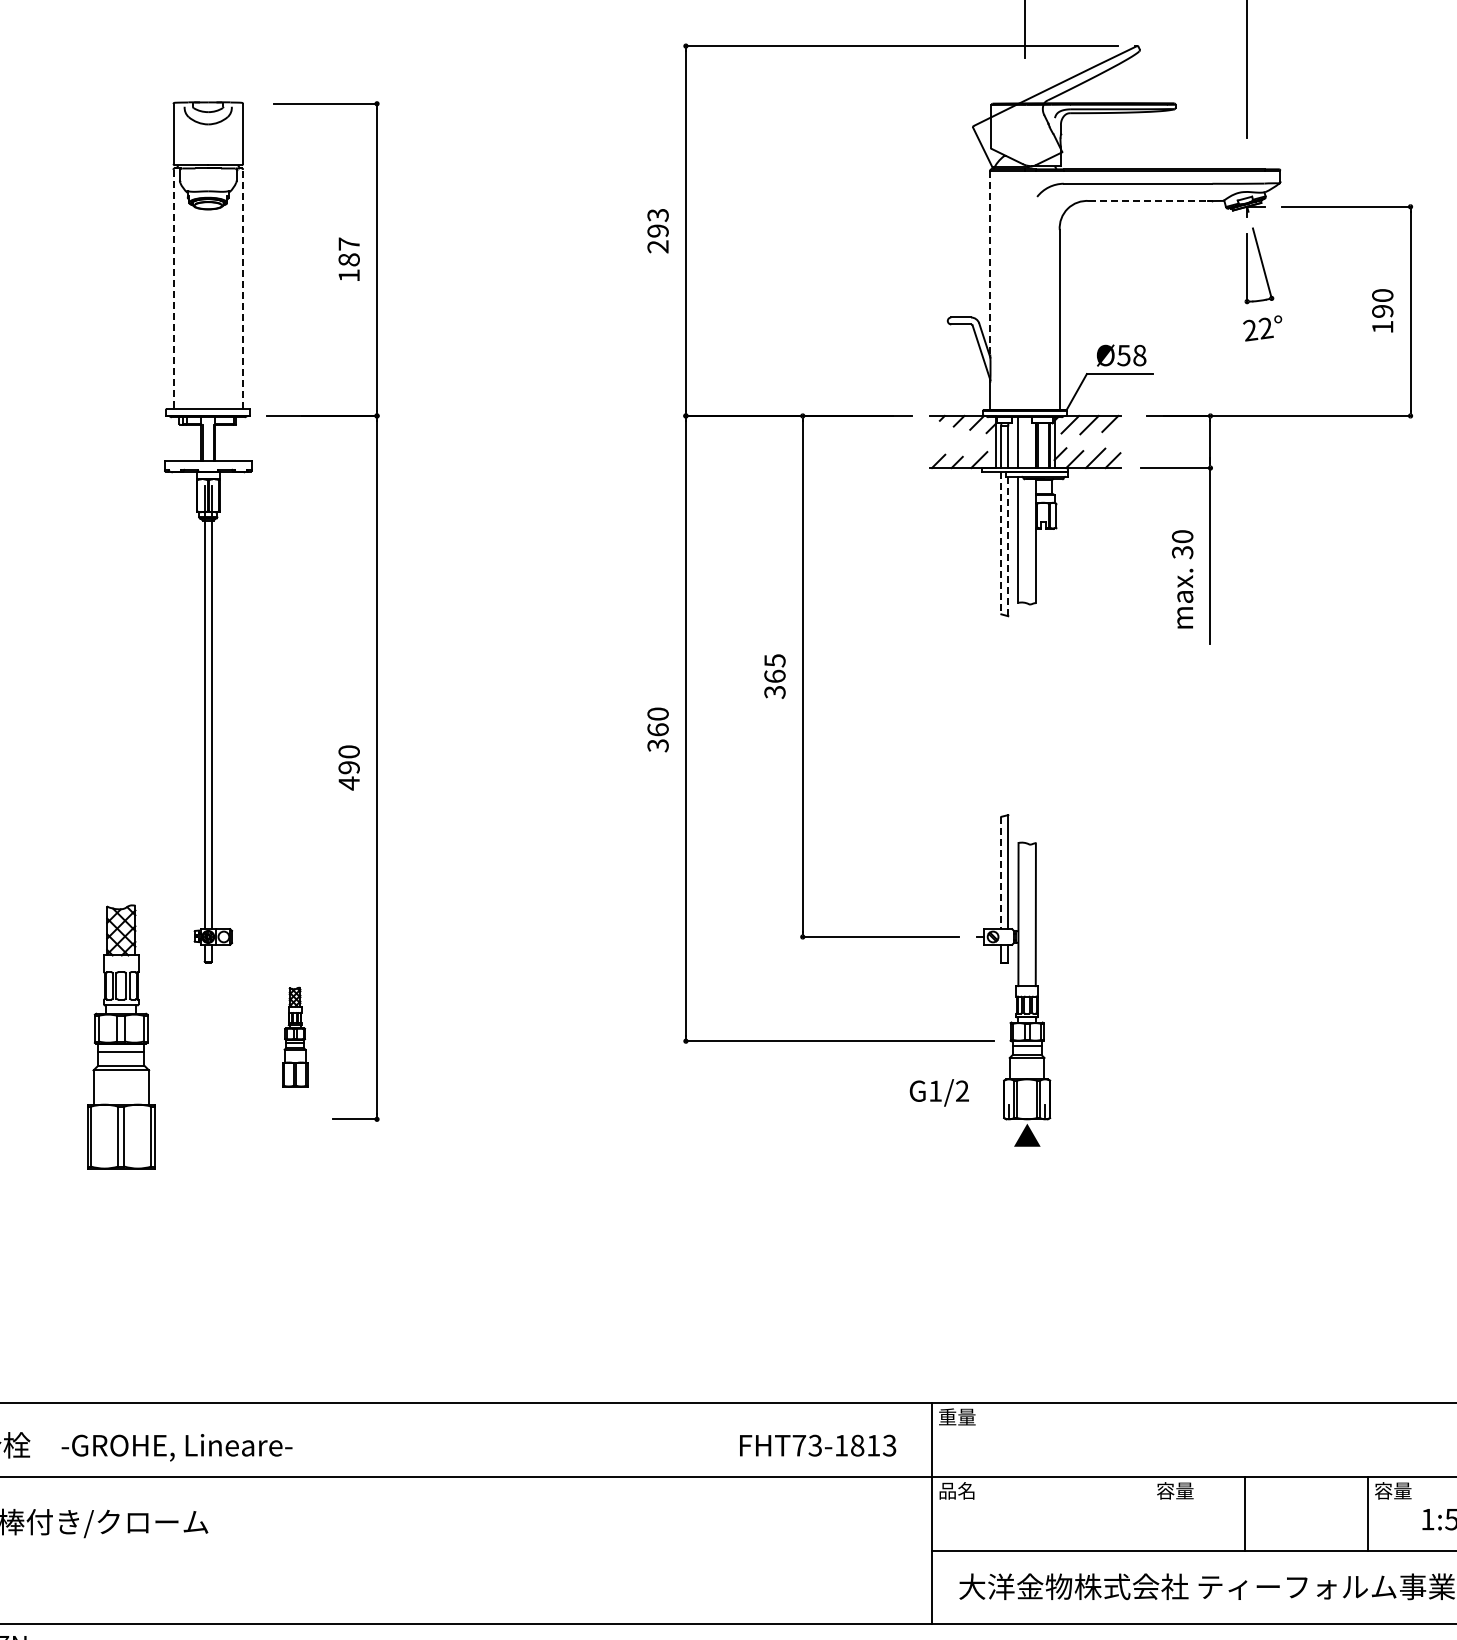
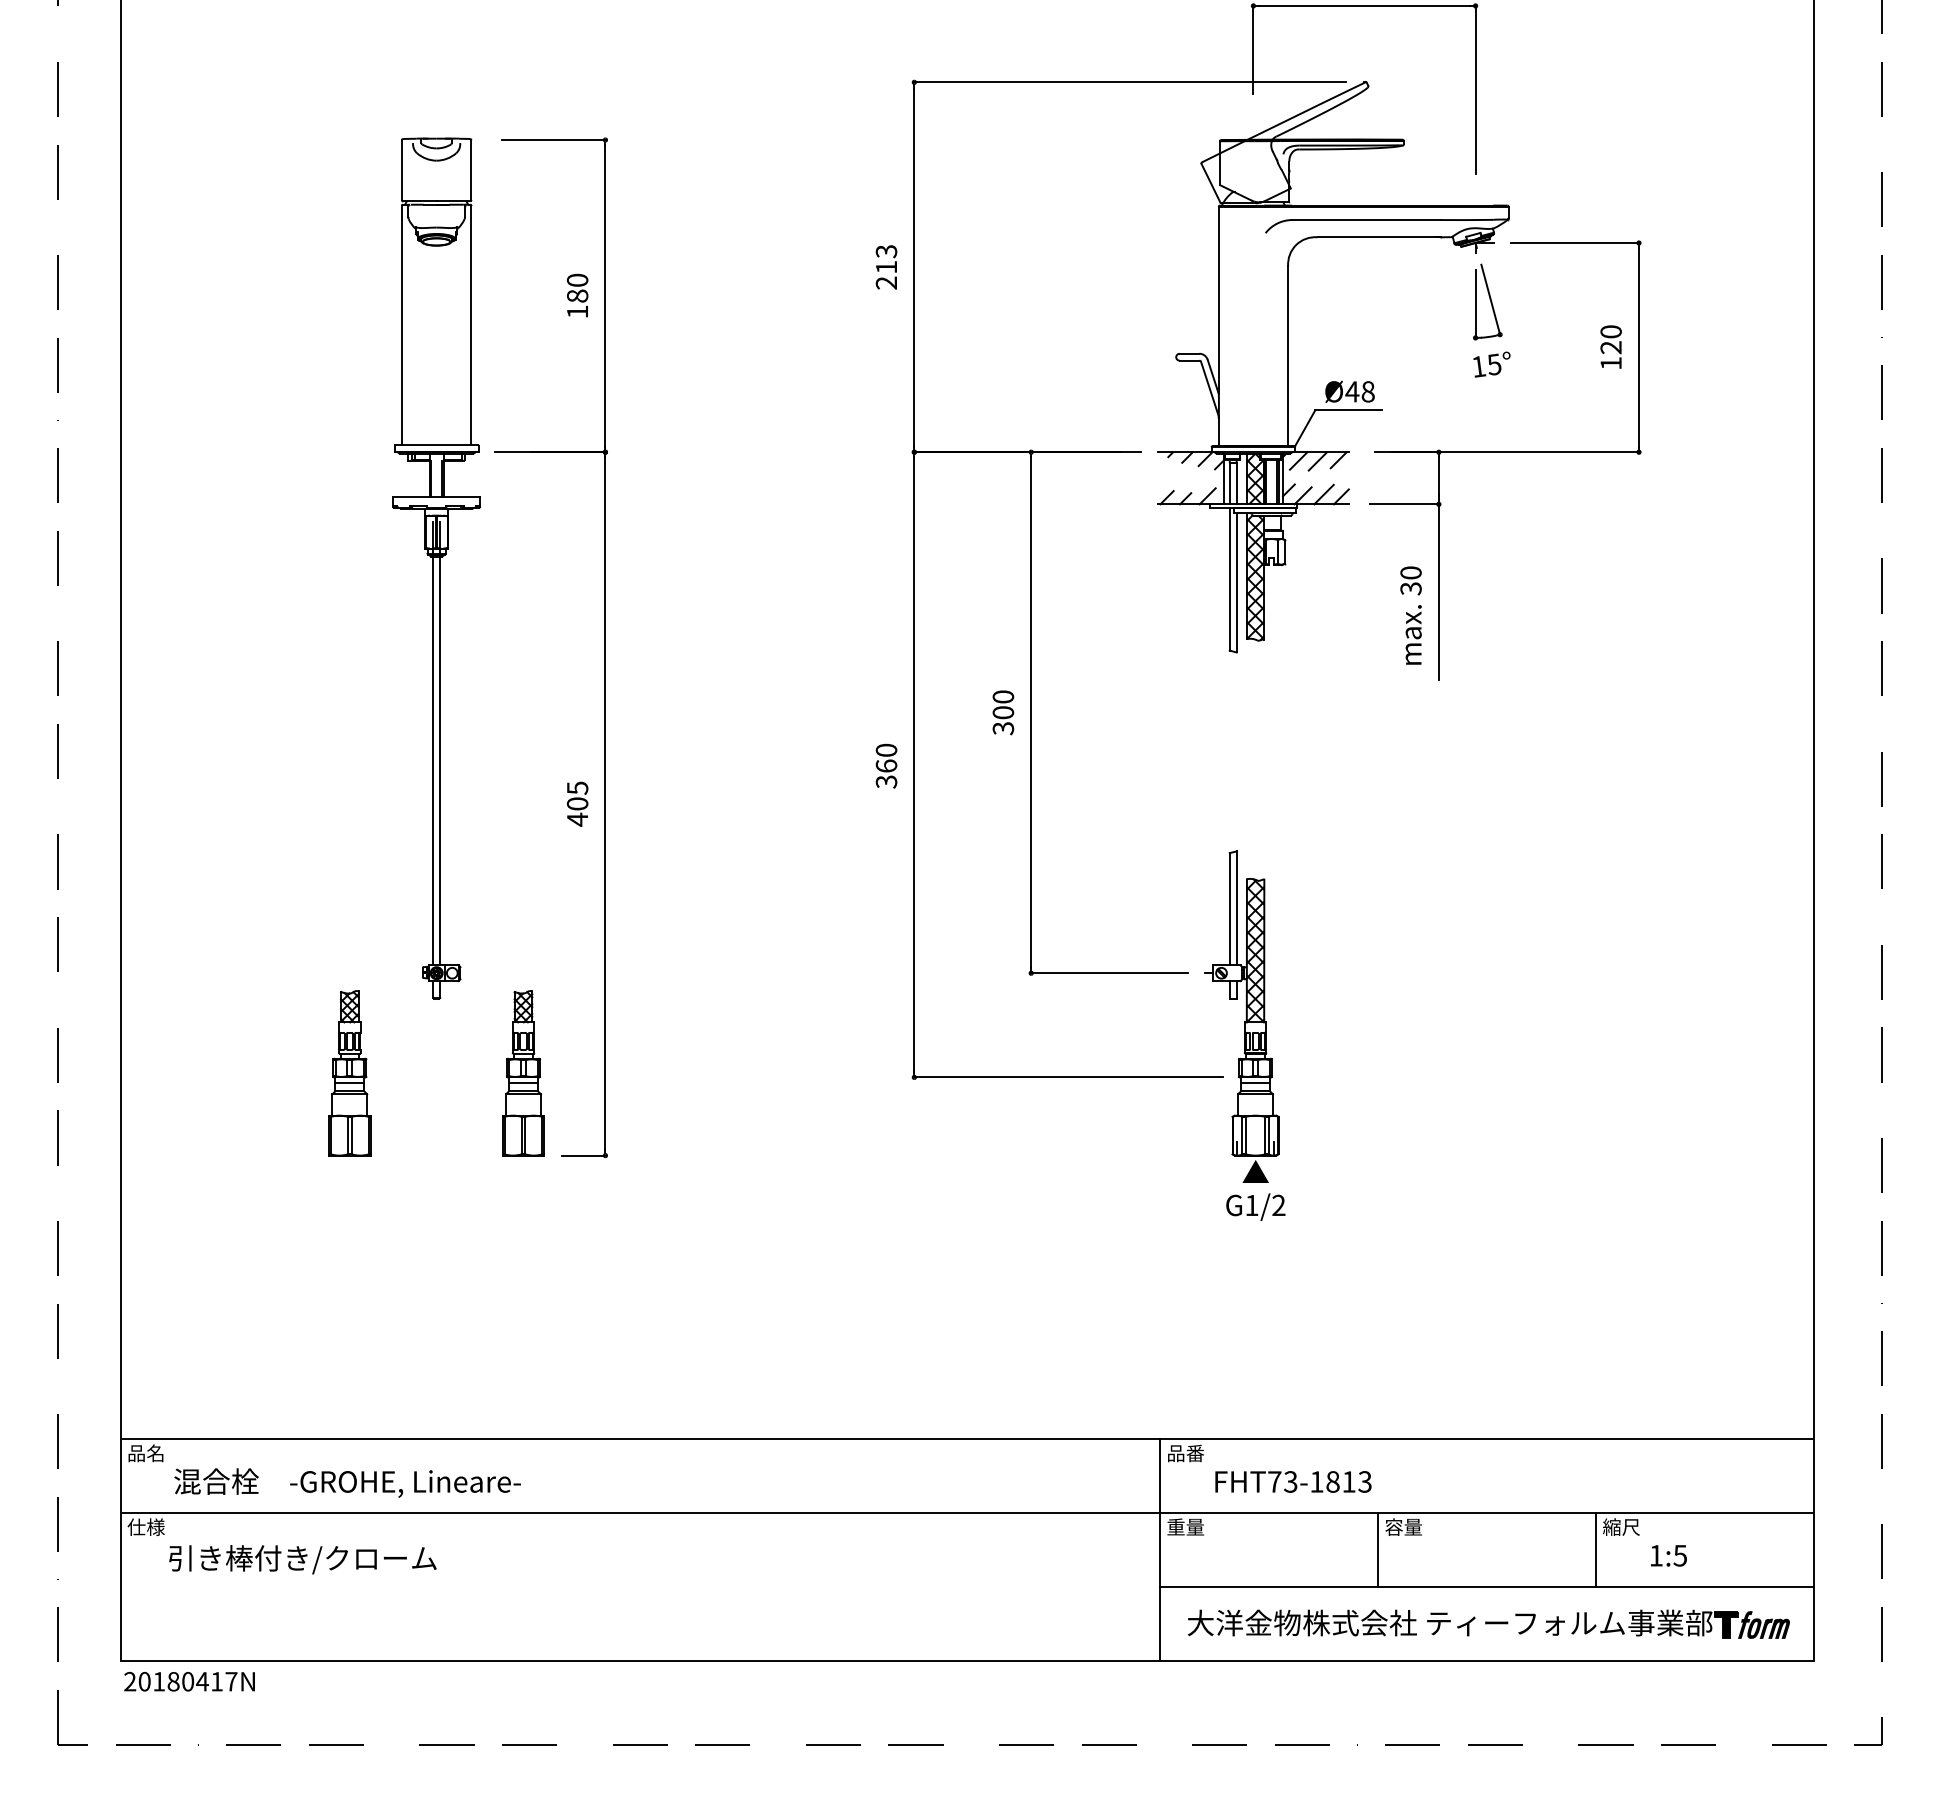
line: (1149, 201) -> (1377, 237), dashed -> solid
text: (658, 231) -> (886, 267), 293 -> 213
text: (349, 243) -> (577, 279), 187 -> 180
line: (990, 264) -> (1218, 300), dashed -> solid
line: (243, 288) -> (471, 324), dashed -> solid
line: (173, 289) -> (401, 325), dashed -> solid
text: (1382, 311) -> (1610, 347), 190 -> 120
text: (1258, 329) -> (1486, 365), 22° -> 15°
text: (1124, 355) -> (1352, 391), Ø58 -> Ø48
hatch: (1027, 442) -> (1255, 478), added
hatch: (1027, 541) -> (1255, 577), added
line: (1001, 543) -> (1229, 579), dashed -> solid
line: (1008, 546) -> (1236, 582), dashed -> solid
text: (775, 668) -> (1003, 704), 365 -> 300
text: (349, 759) -> (577, 795), 490 -> 405
line: (1001, 873) -> (1229, 909), dashed -> solid
hatch: (1027, 914) -> (1255, 950), added
part: (121, 1037) -> (349, 1073), size x0.62
part: (295, 1037) -> (523, 1073), size x1.67
text: (939, 1092) -> (1255, 1206), moved
text: (957, 1417) -> (1185, 1453), 重量 -> 品番
text: (818, 1445) -> (1293, 1481), moved
text: (957, 1490) -> (1185, 1526), 品名 -> 重量
text: (1393, 1490) -> (1621, 1526), 容量 -> 縮尺
line: (1245, 1513) -> (1378, 1549), moved

